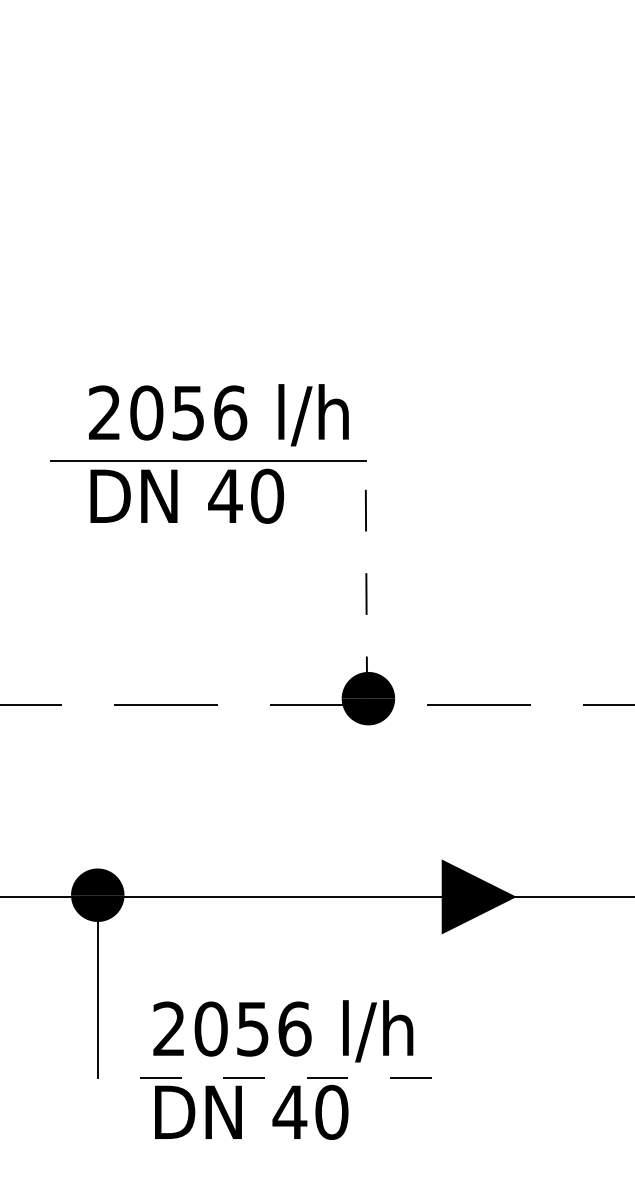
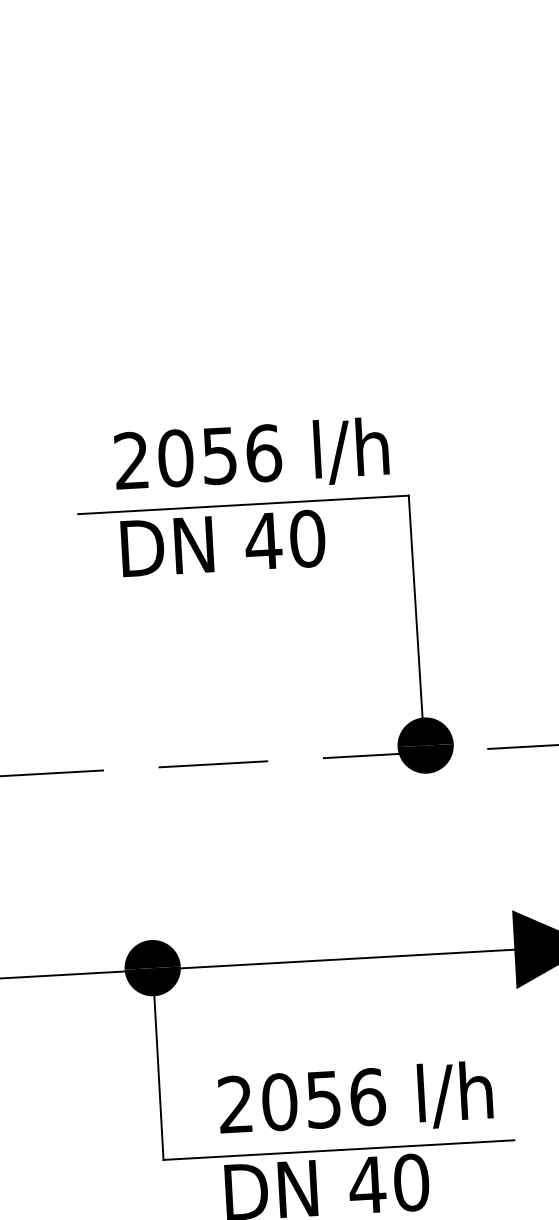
line: (366, 579) -> (416, 620), dashed -> solid
line: (264, 1077) -> (338, 1149), dashed -> solid

